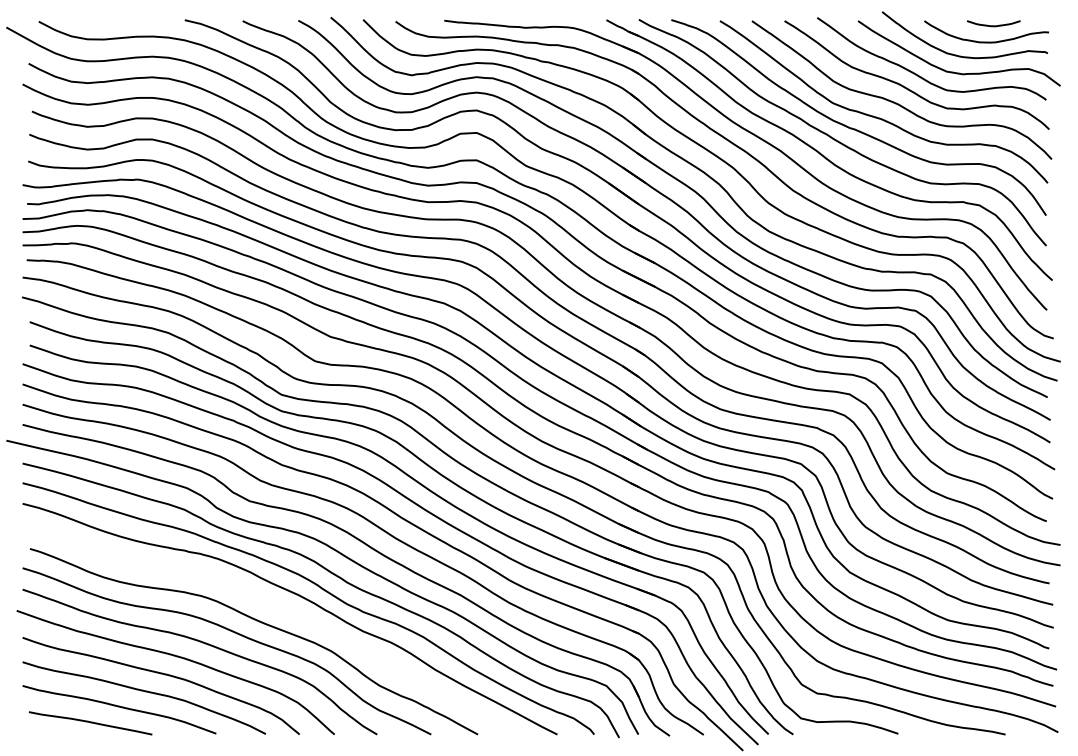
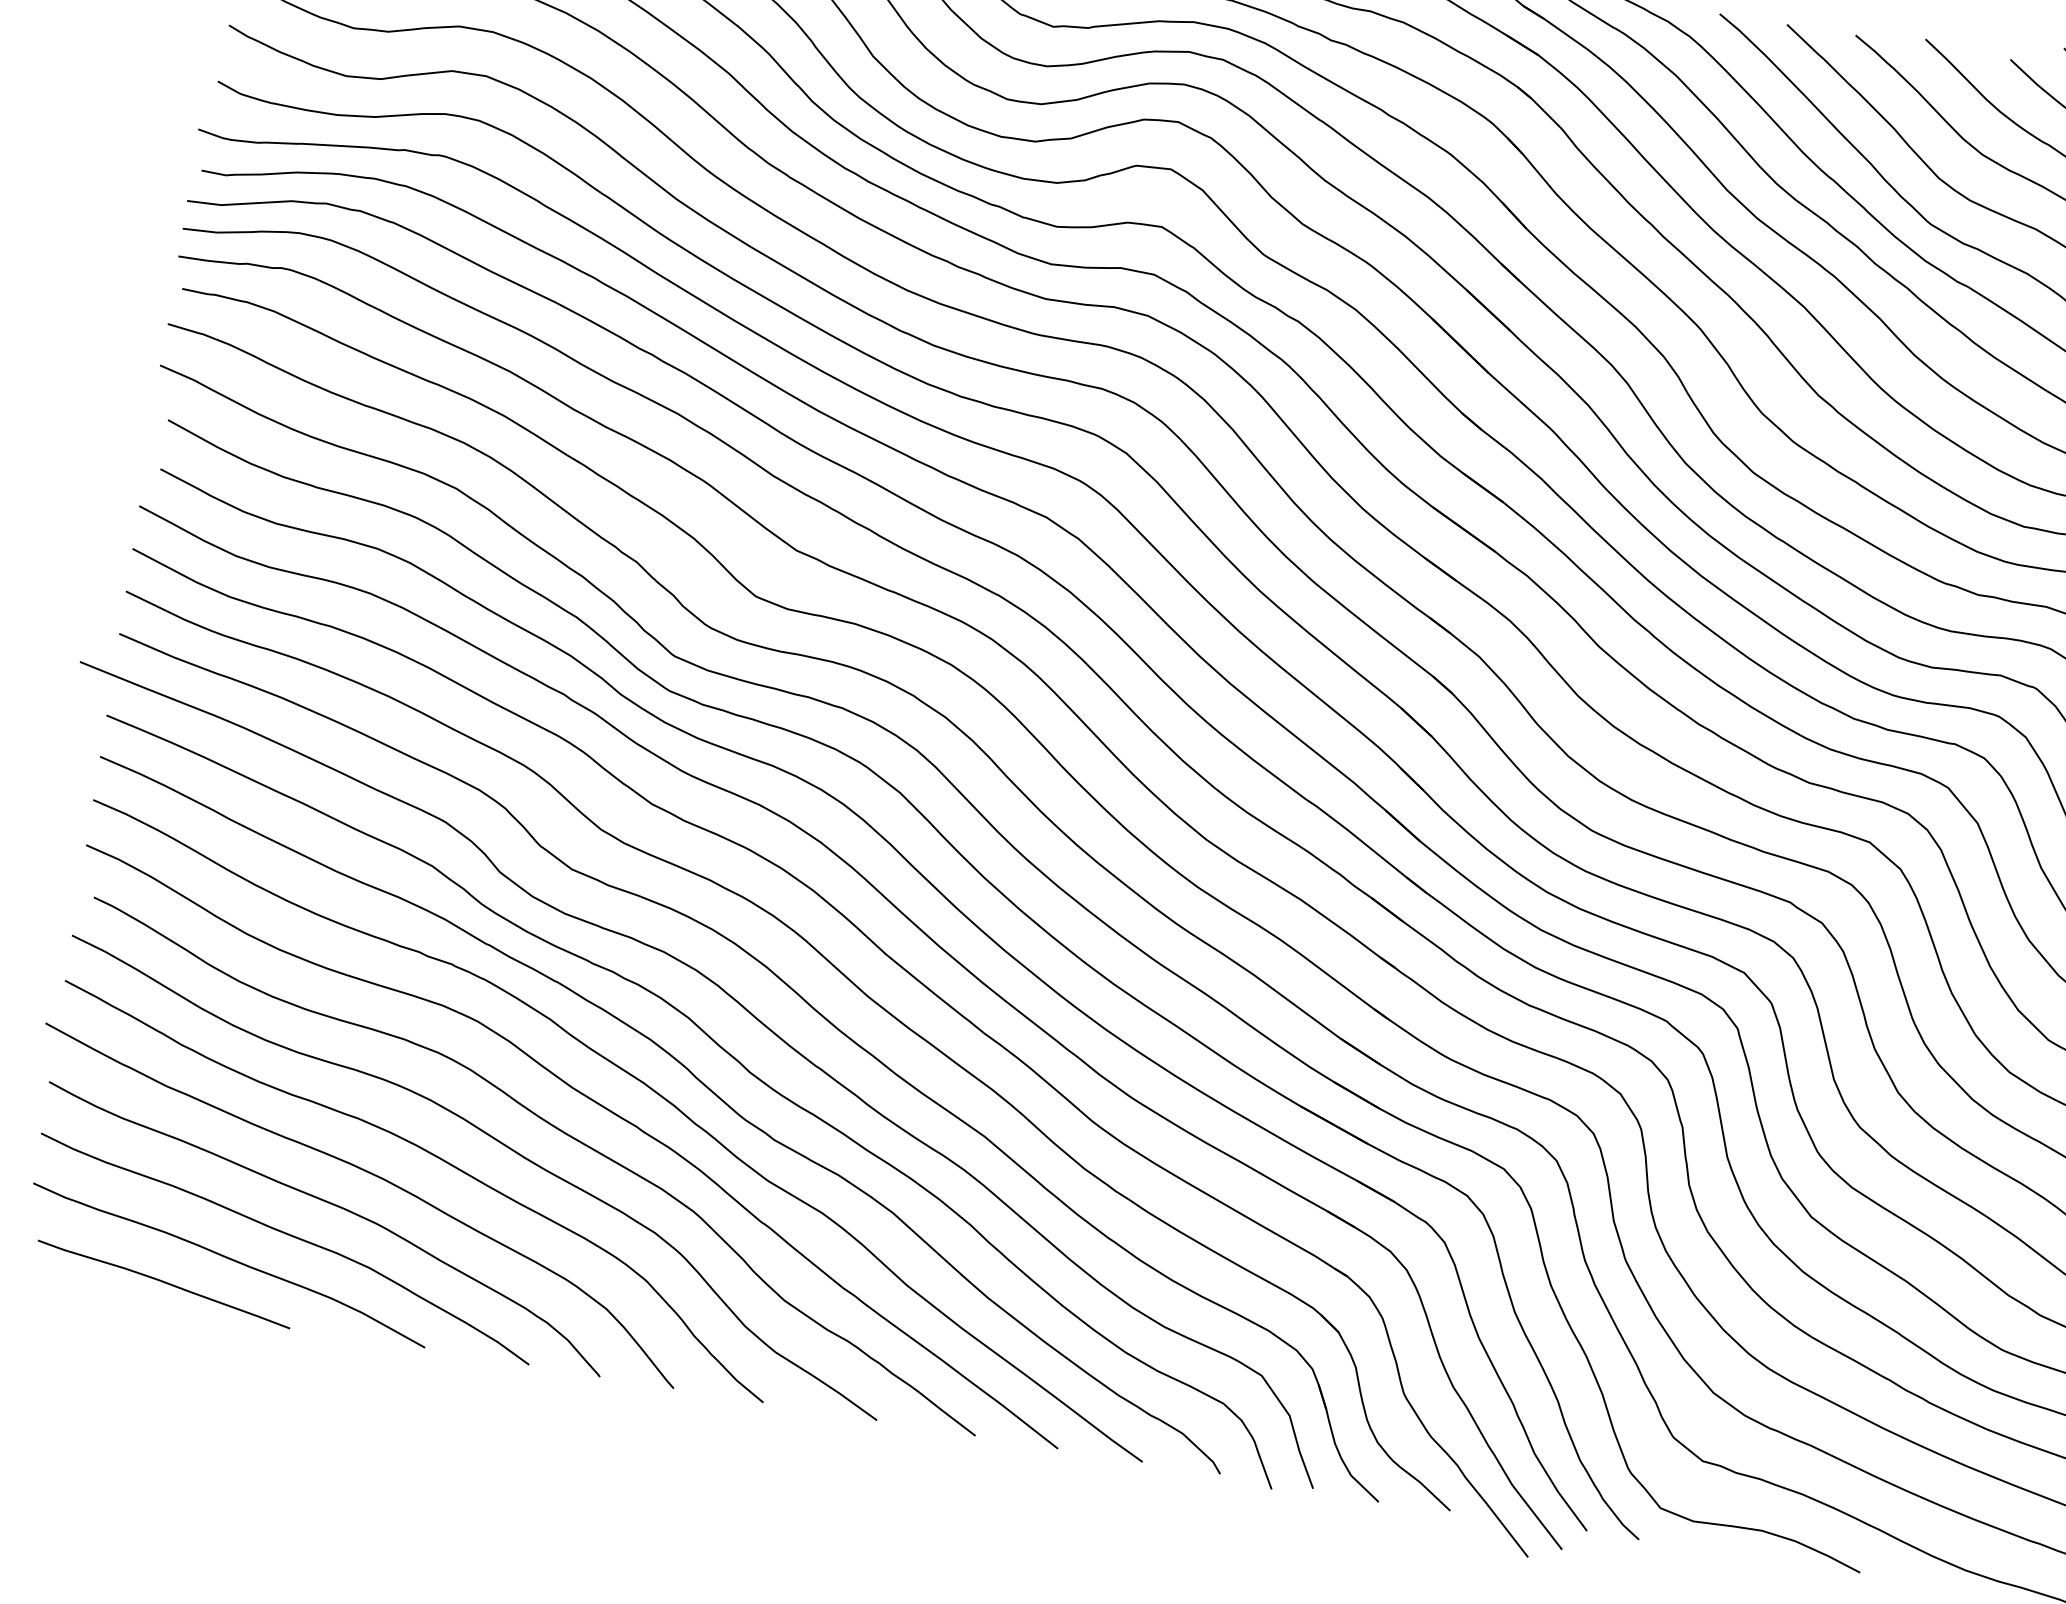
curve: (279, 609) -> (598, 1107), added

